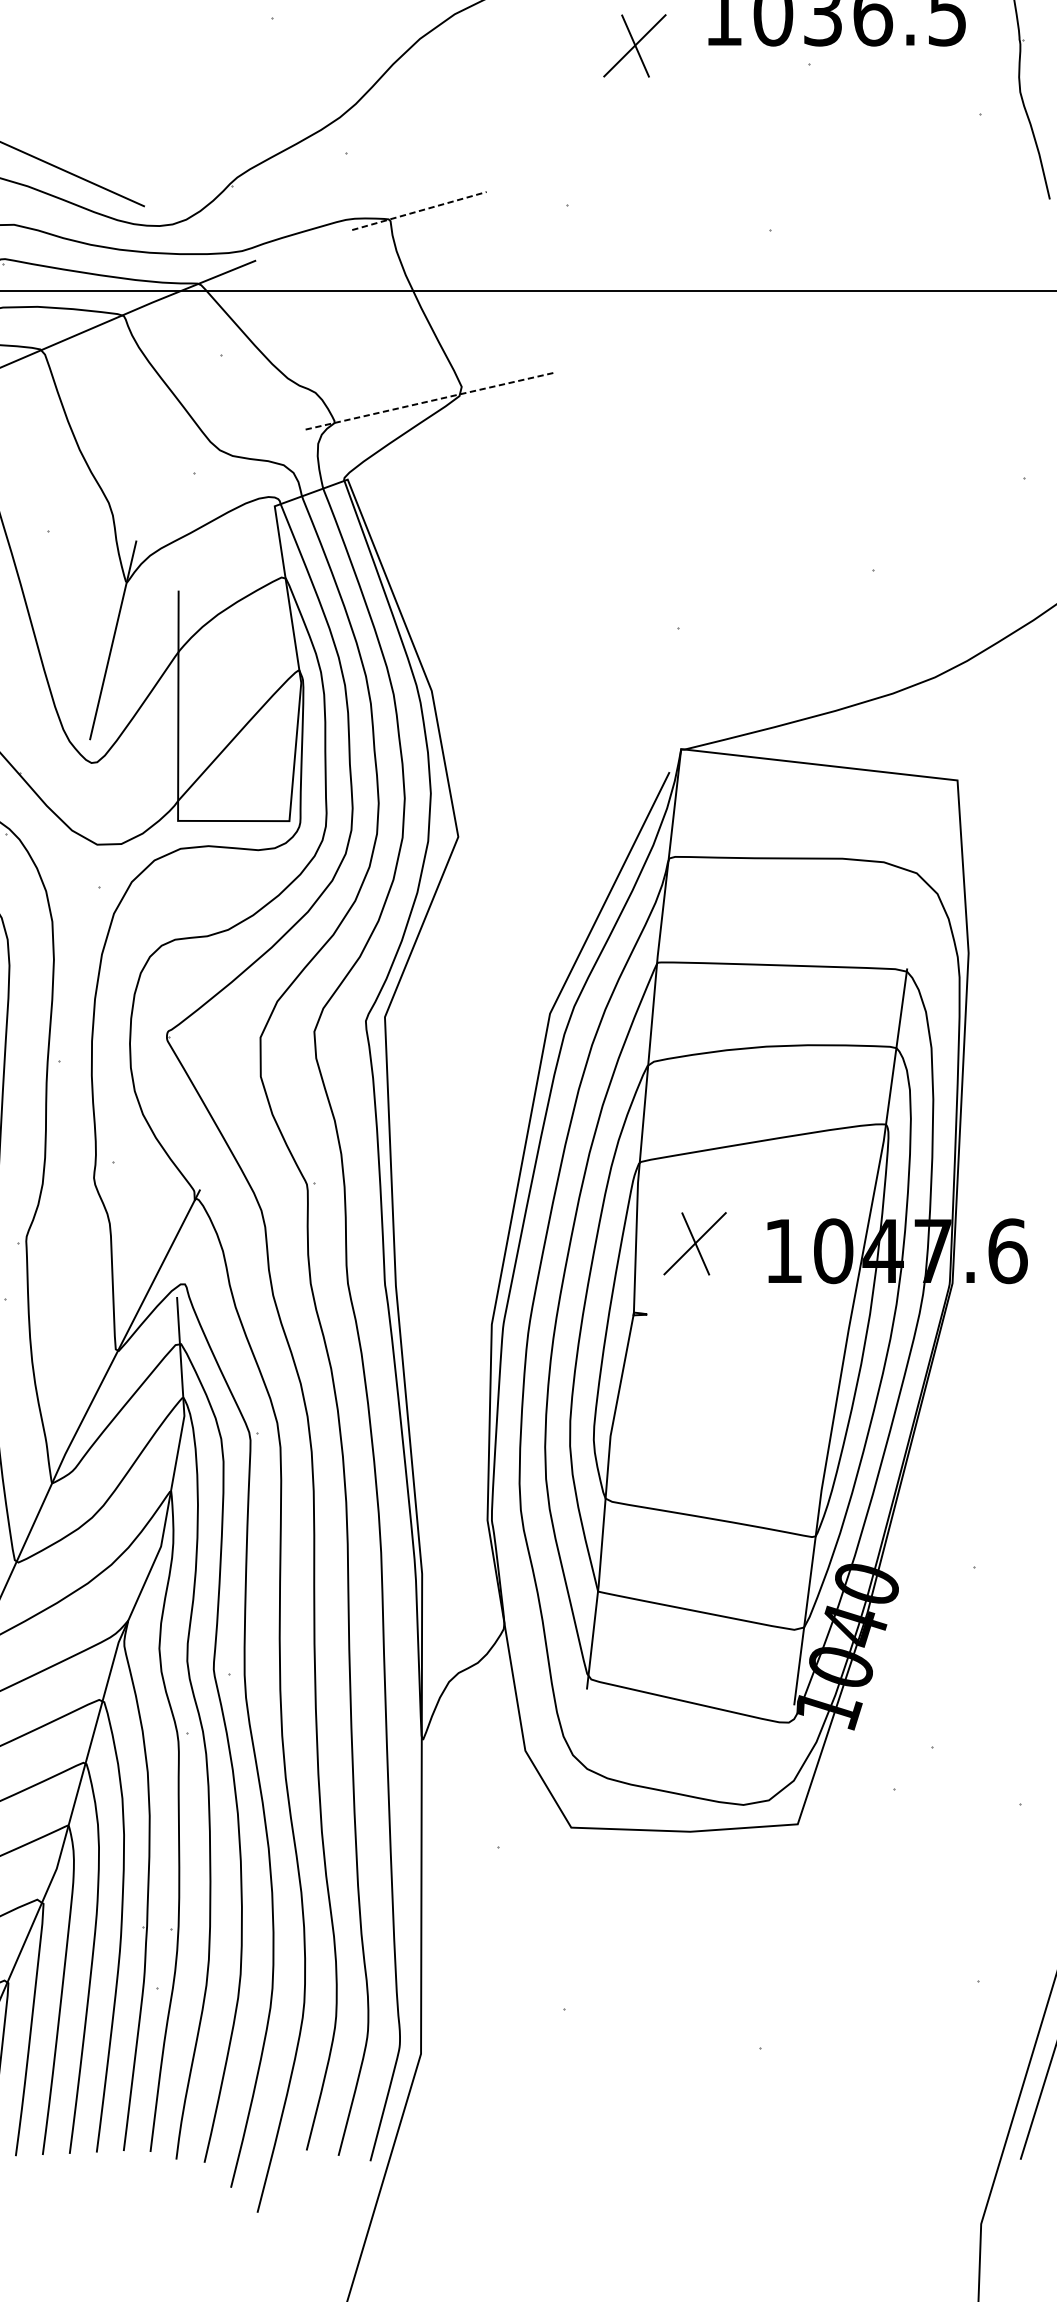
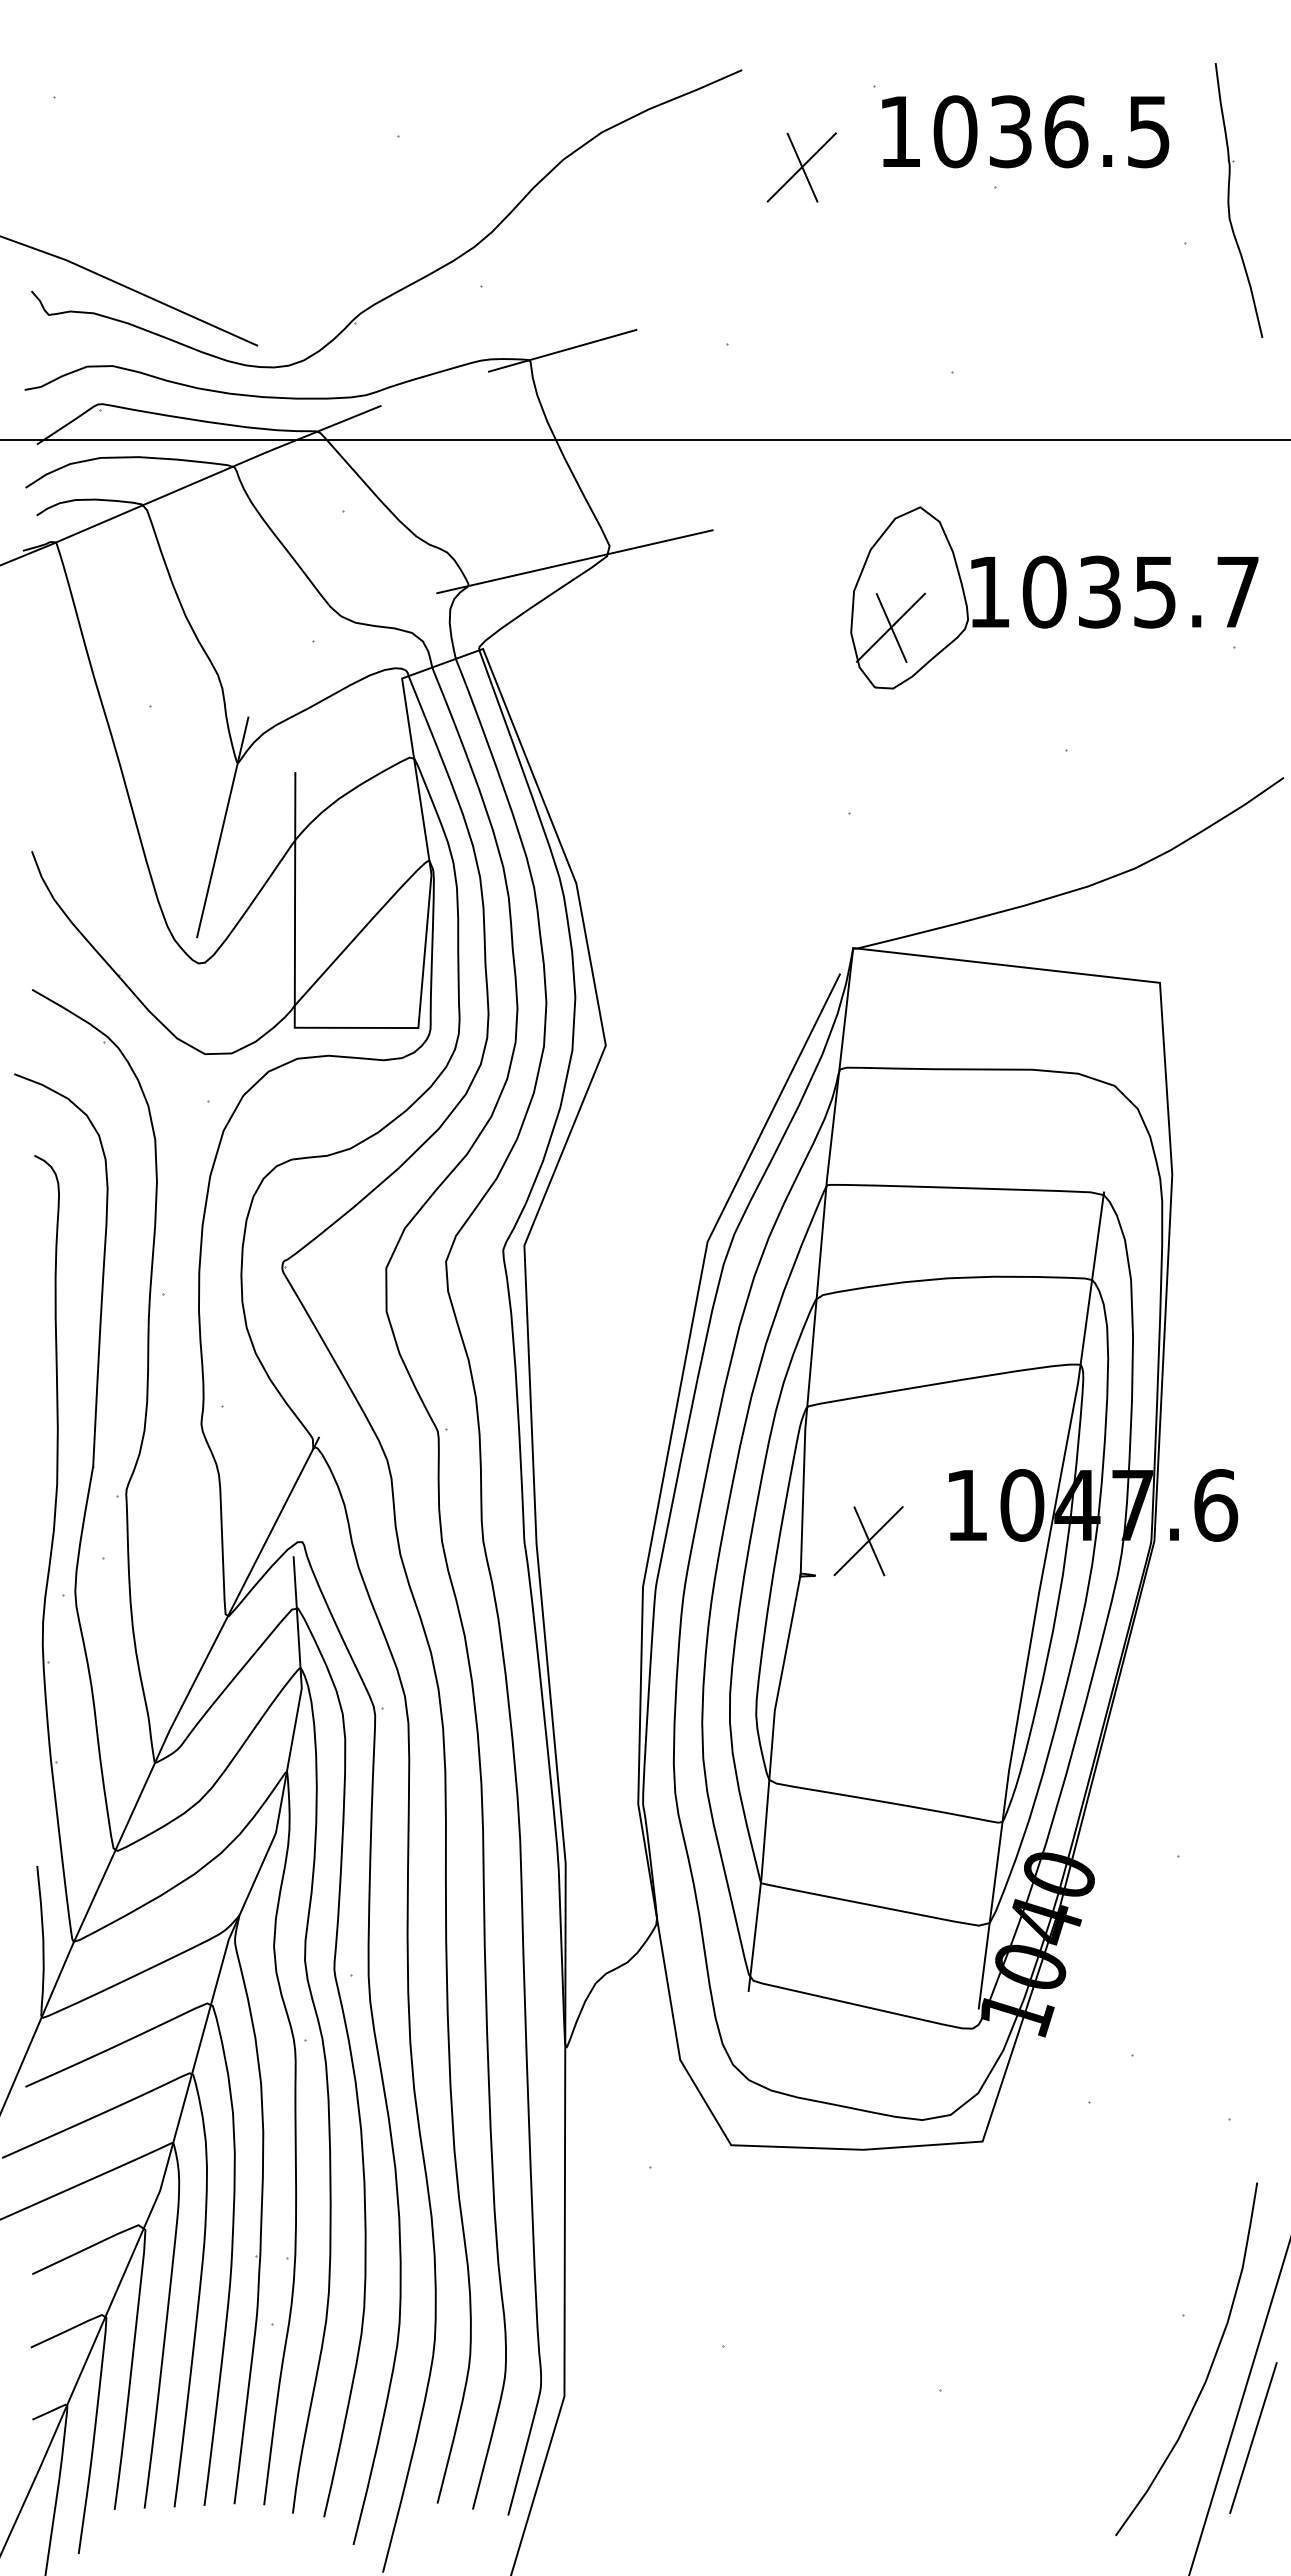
line: (419, 210) -> (562, 350), dashed -> solid
line: (431, 400) -> (575, 561), dashed -> solid
part: (862, 433) -> (1054, 597), added
part: (694, 1244) -> (868, 1541), moved
curve: (1002, 2028) -> (1209, 2368), added

